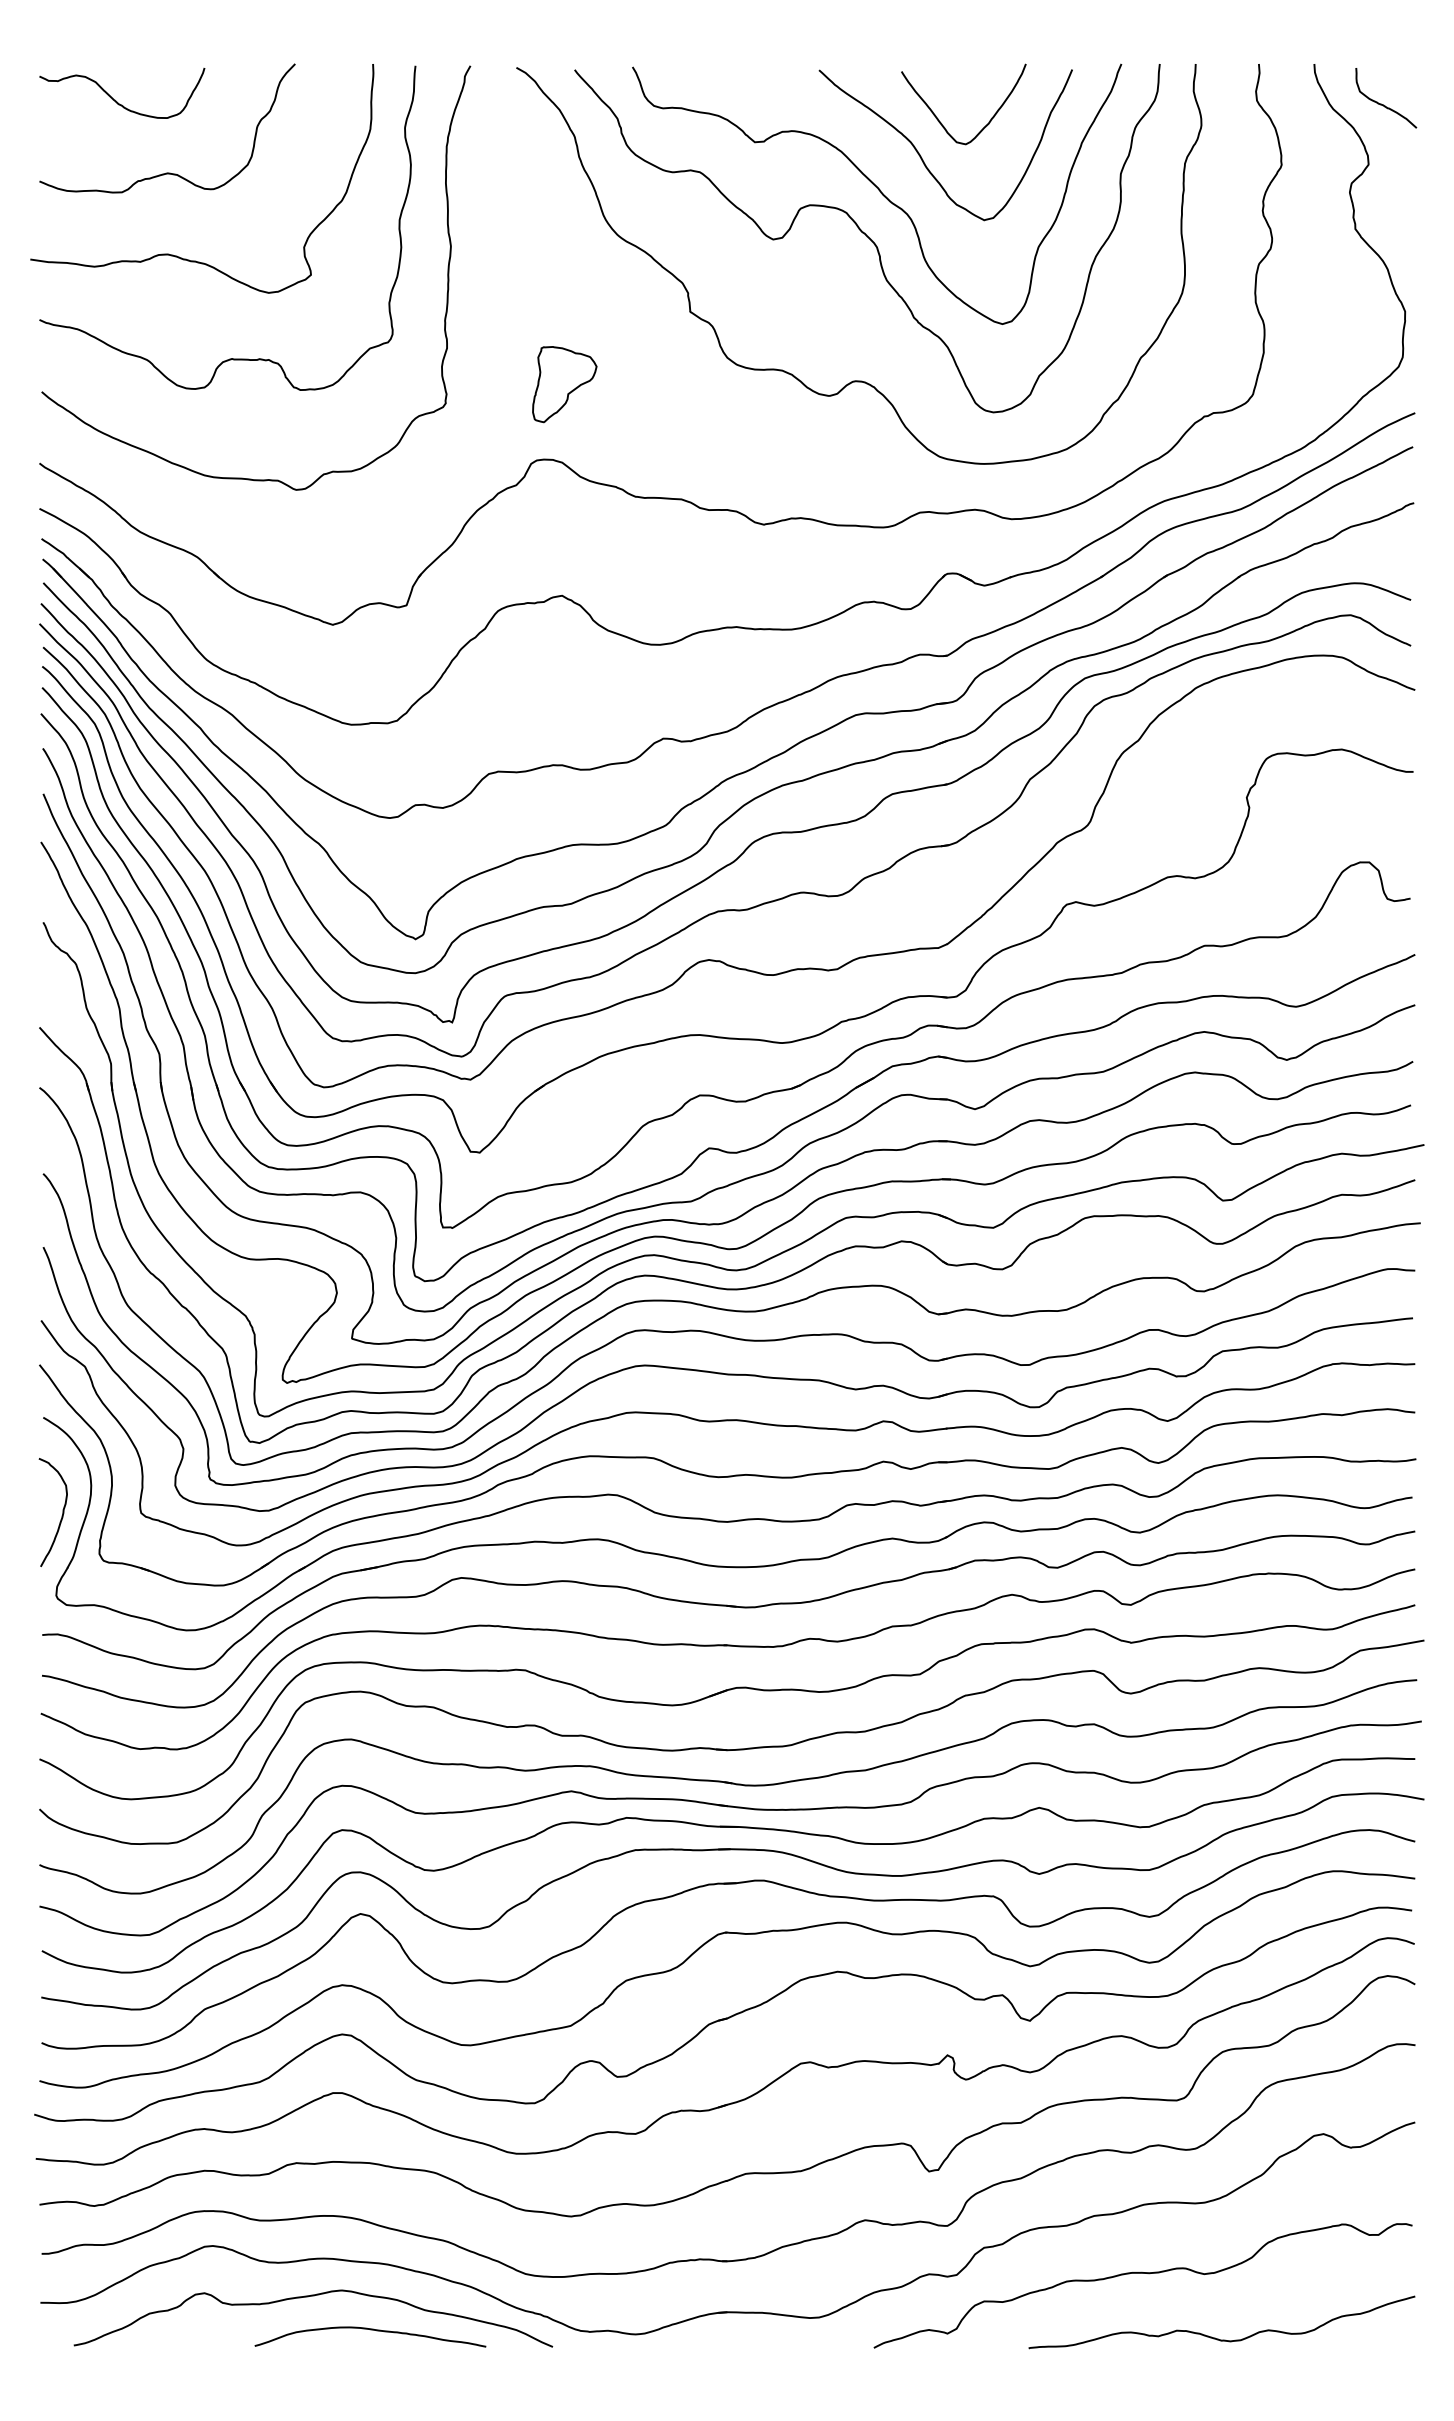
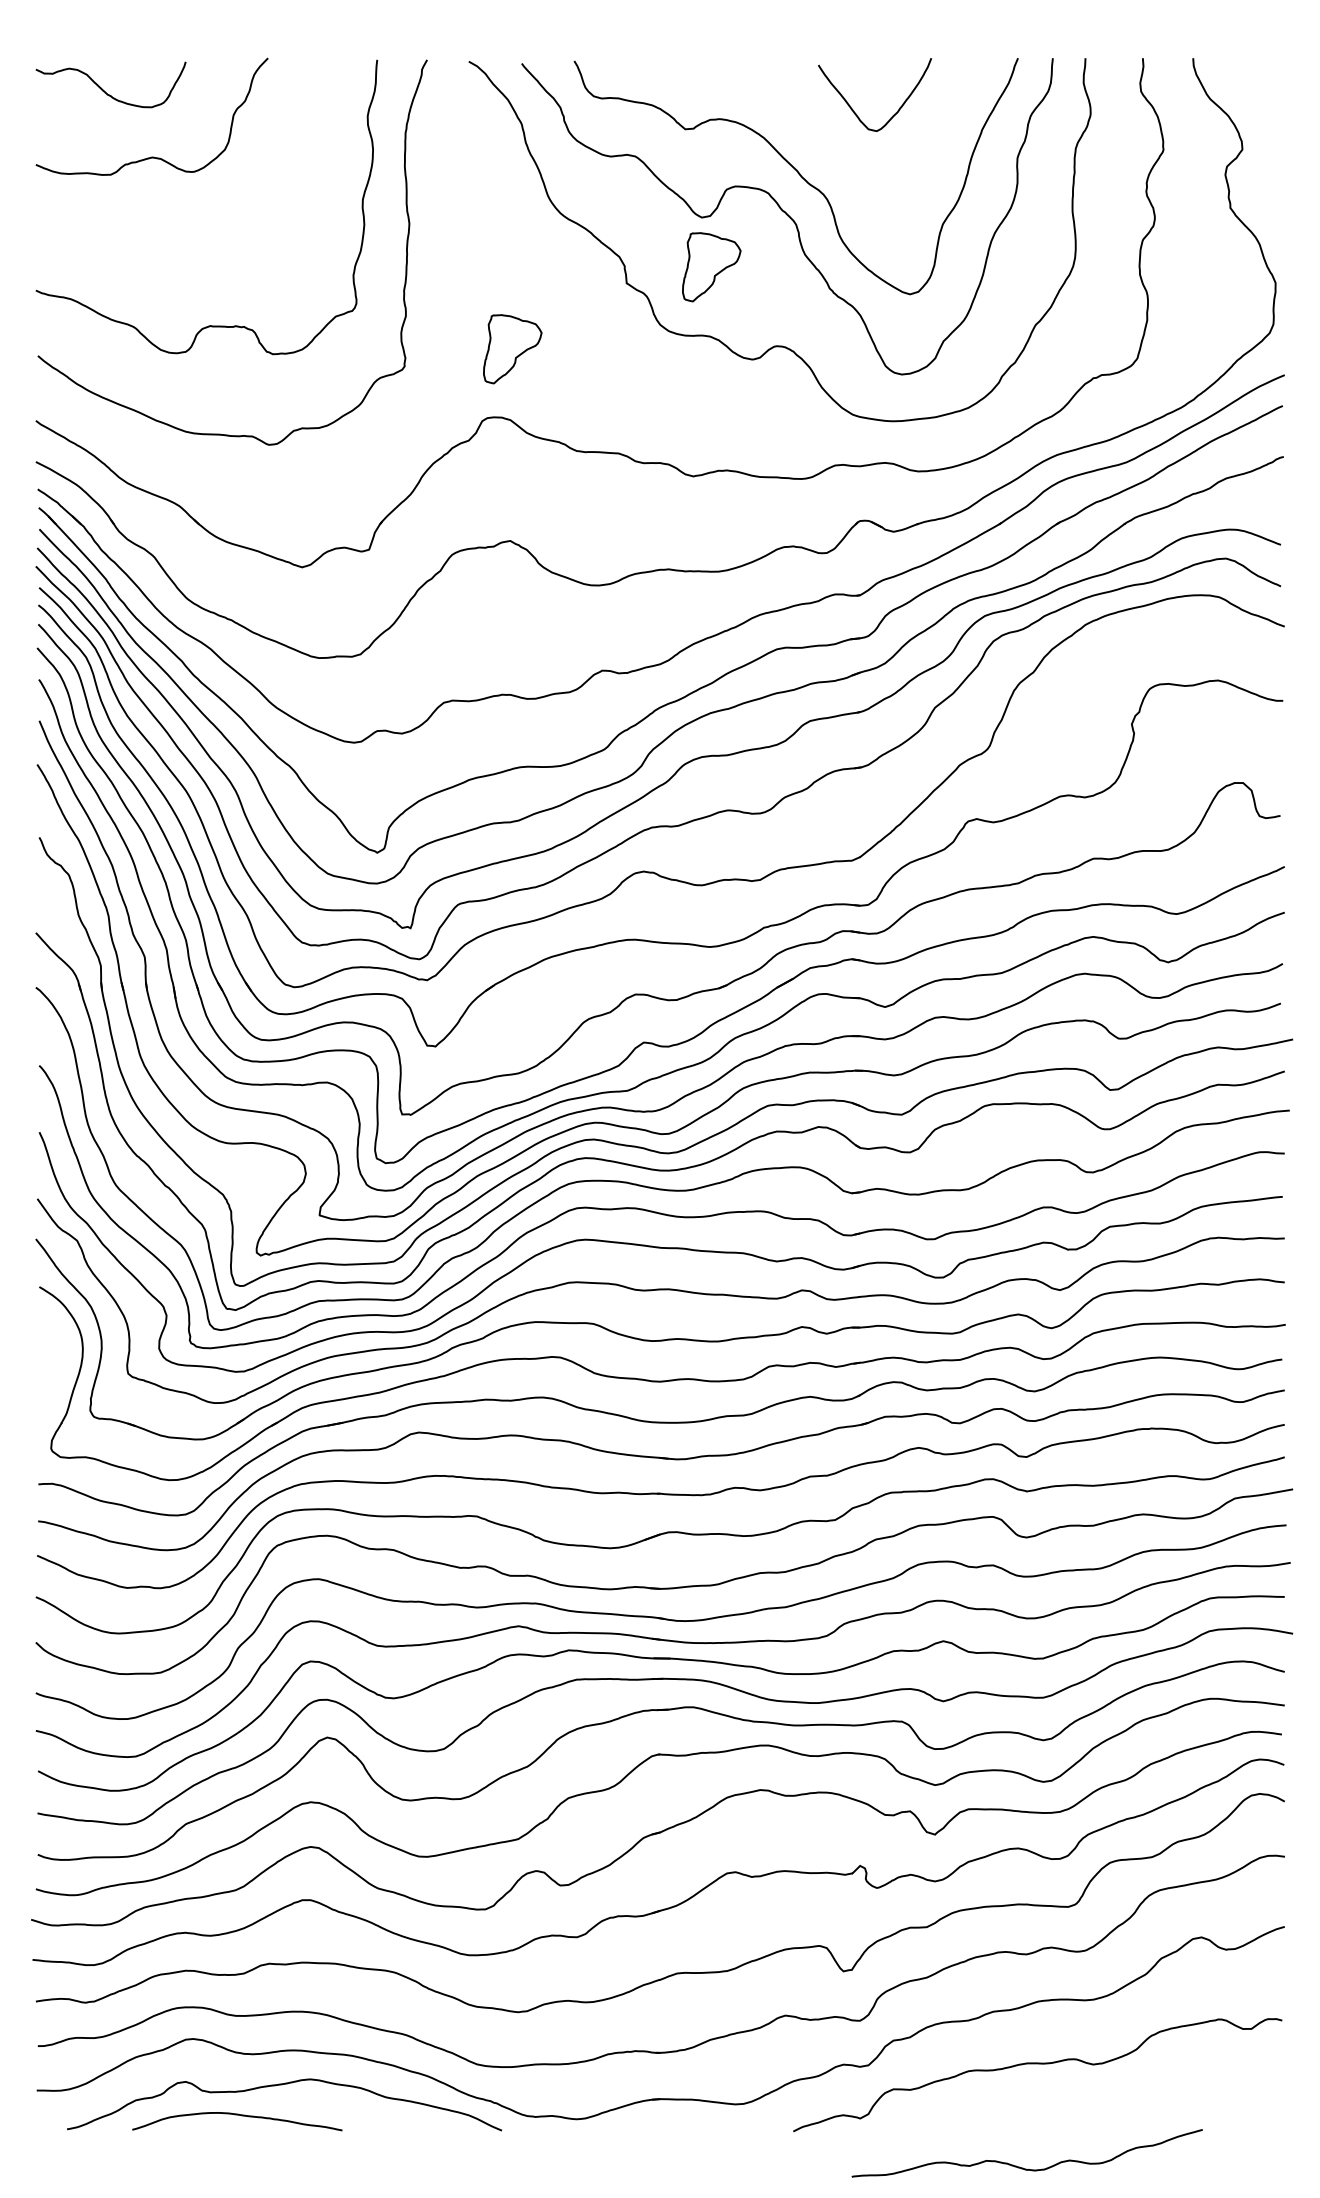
curve: (1383, 103) -> (1255, 94), removed
curve: (921, 155) -> (836, 141), removed
curve: (175, 254) -> (159, 231), removed
part: (783, 294) -> (711, 267), added
curve: (62, 1511) -> (56, 1372), removed
curve: (370, 2330) -> (237, 2115), moved
curve: (1217, 2337) -> (1023, 2167), moved

